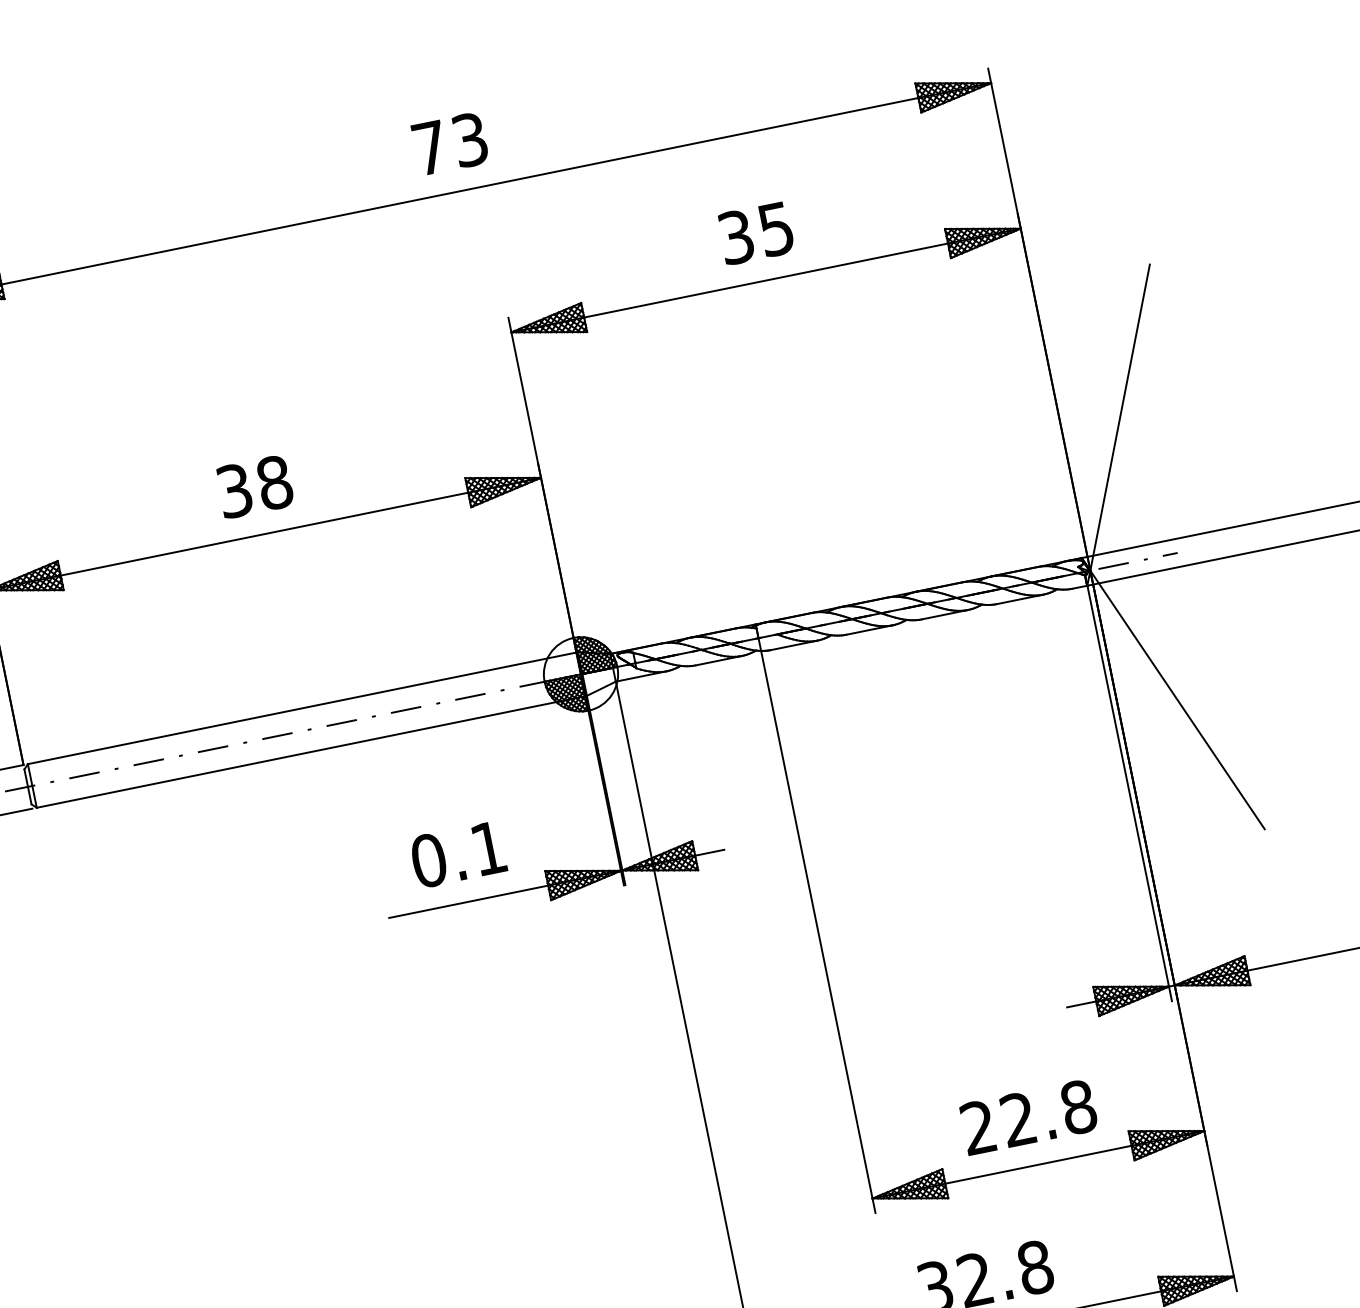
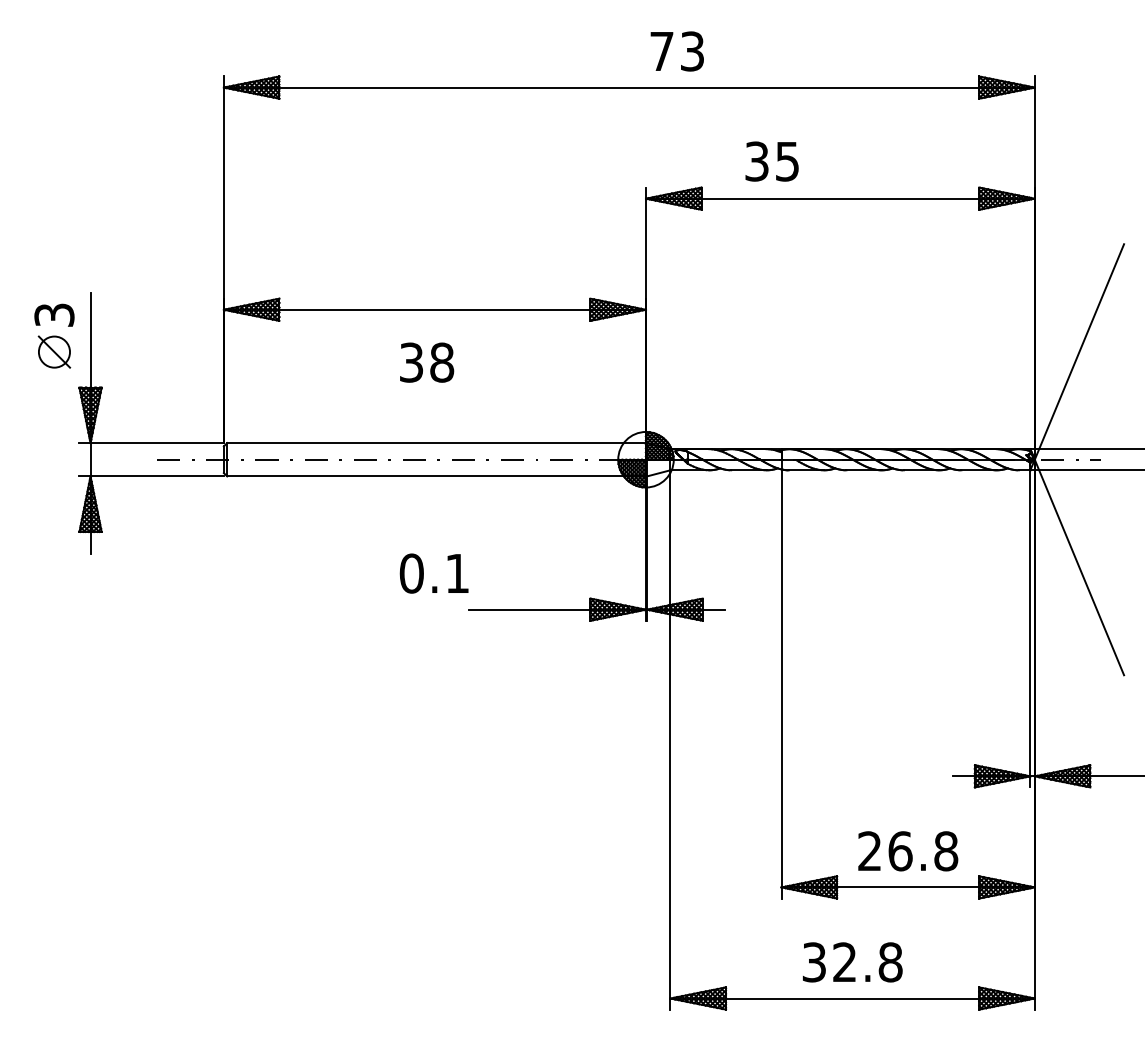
text: (449, 144) -> (676, 51), moved
text: (755, 233) -> (771, 161), moved
text: (255, 486) -> (427, 362), moved
text: (457, 854) -> (433, 573), moved
text: (1018, 1119) -> (900, 851), 22.8 -> 26.8

